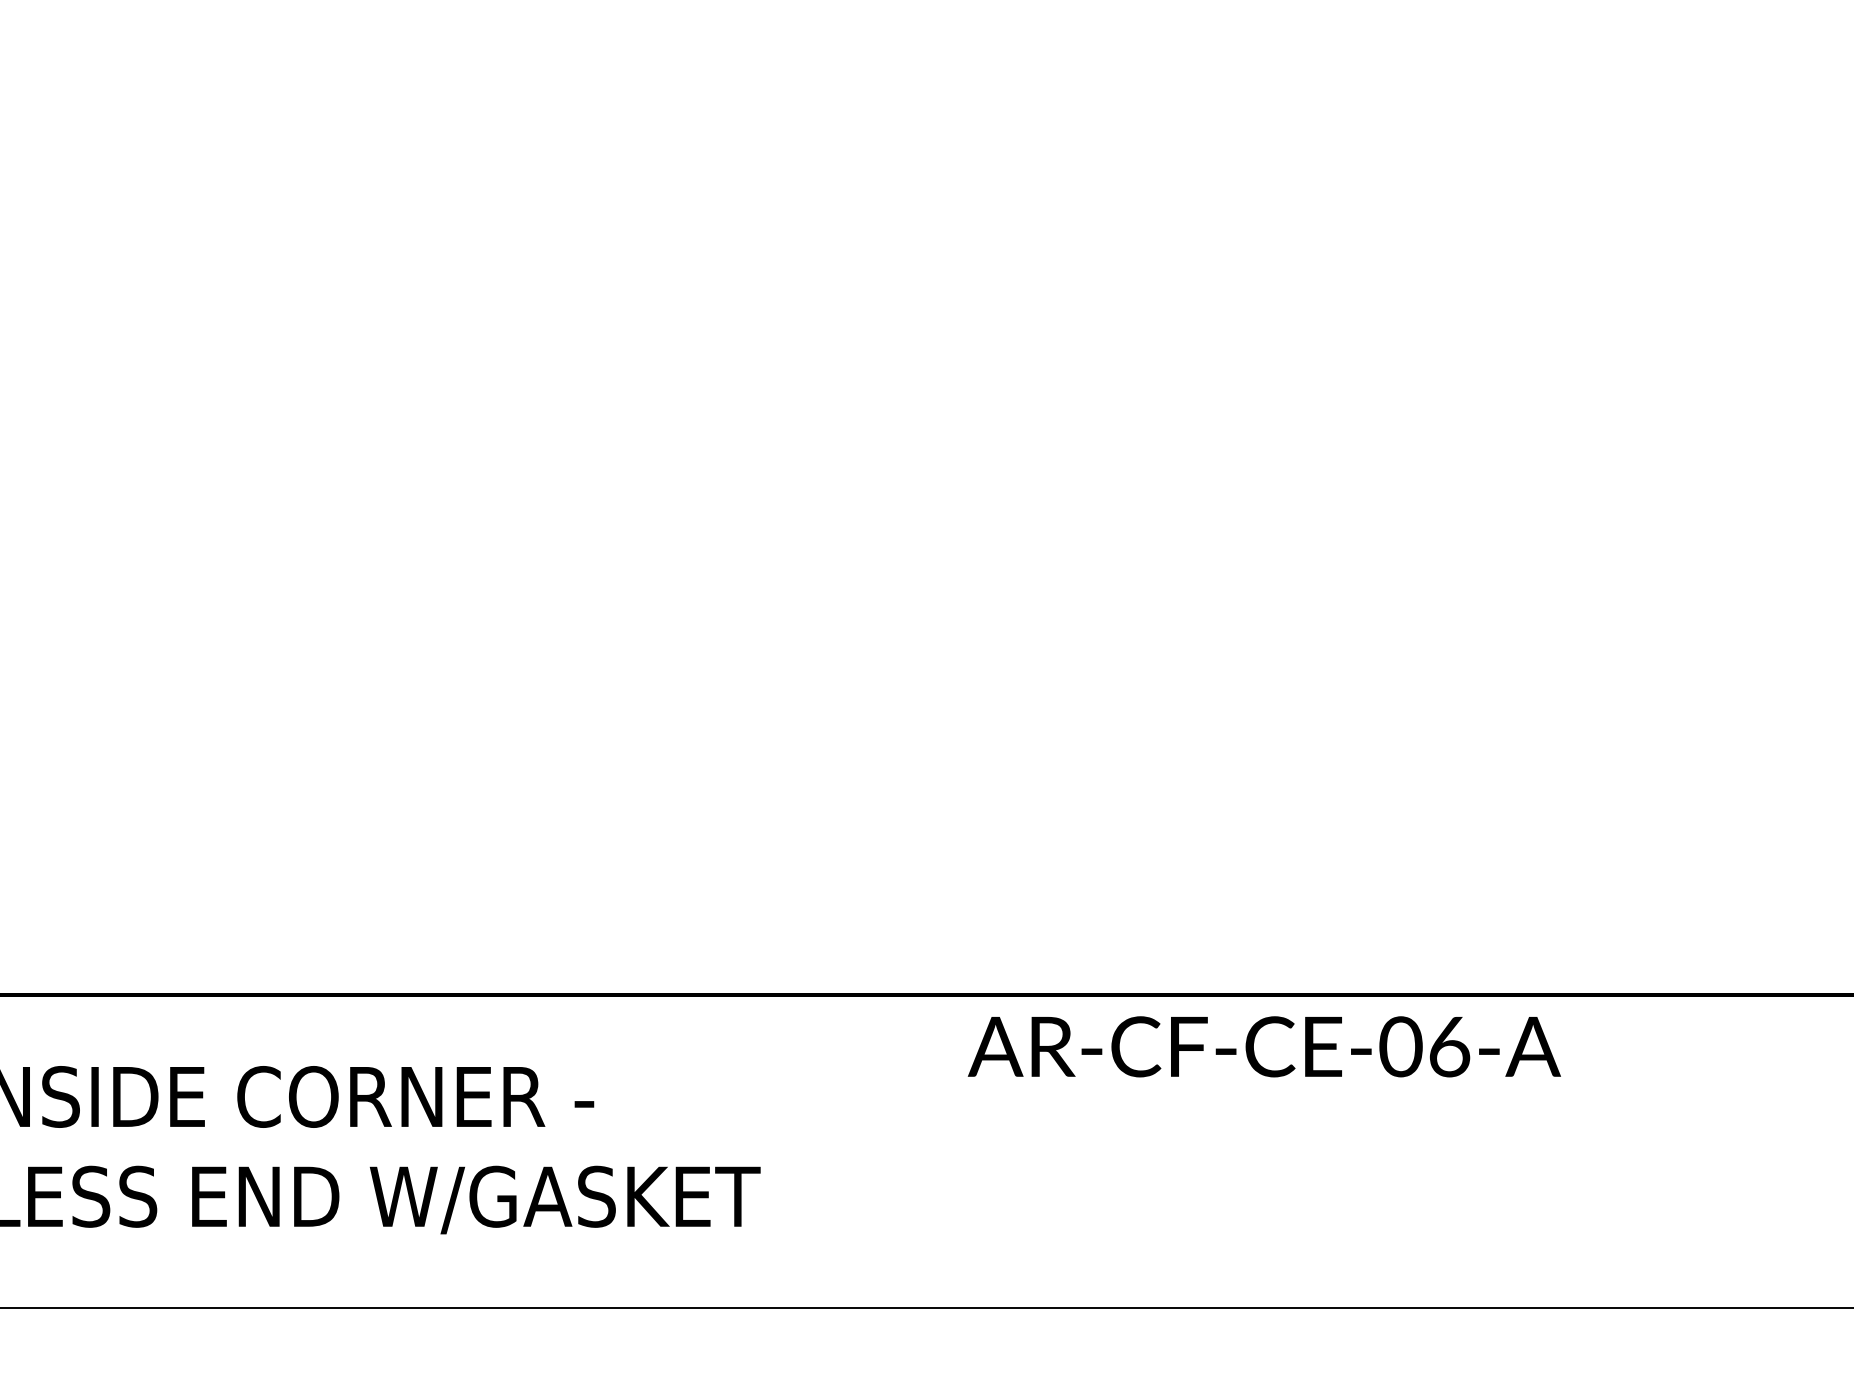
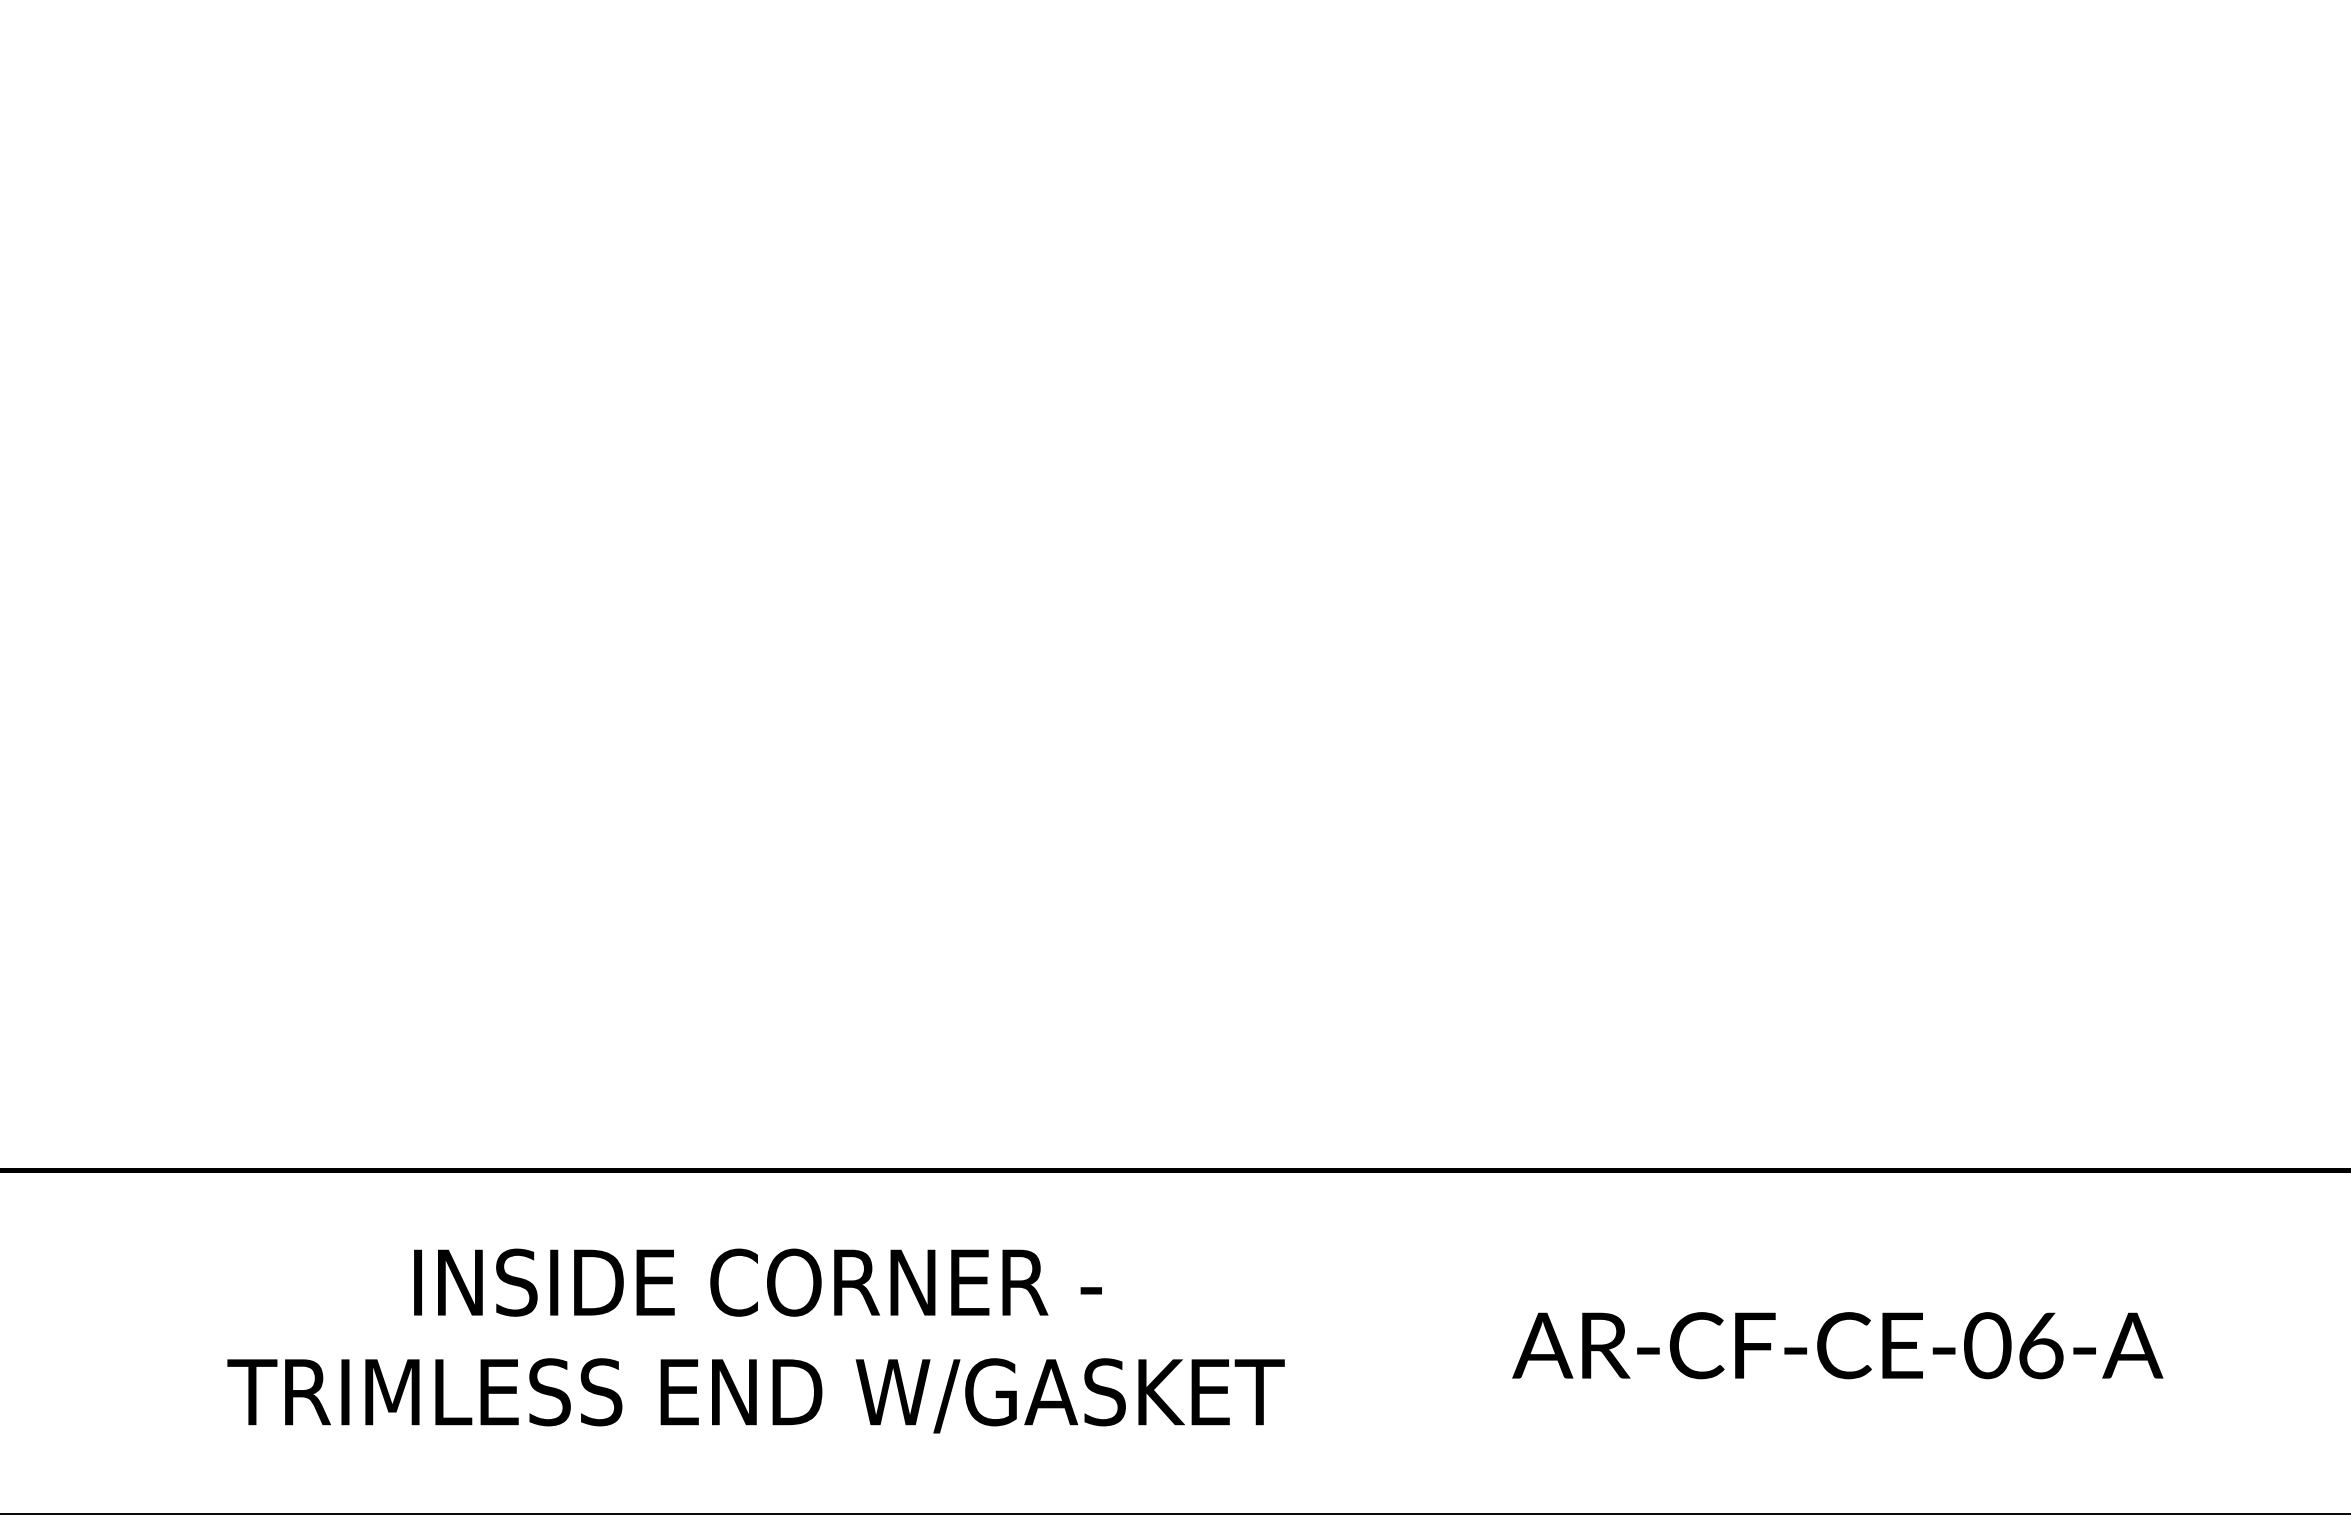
text: (1264, 1046) -> (1837, 1345), moved

